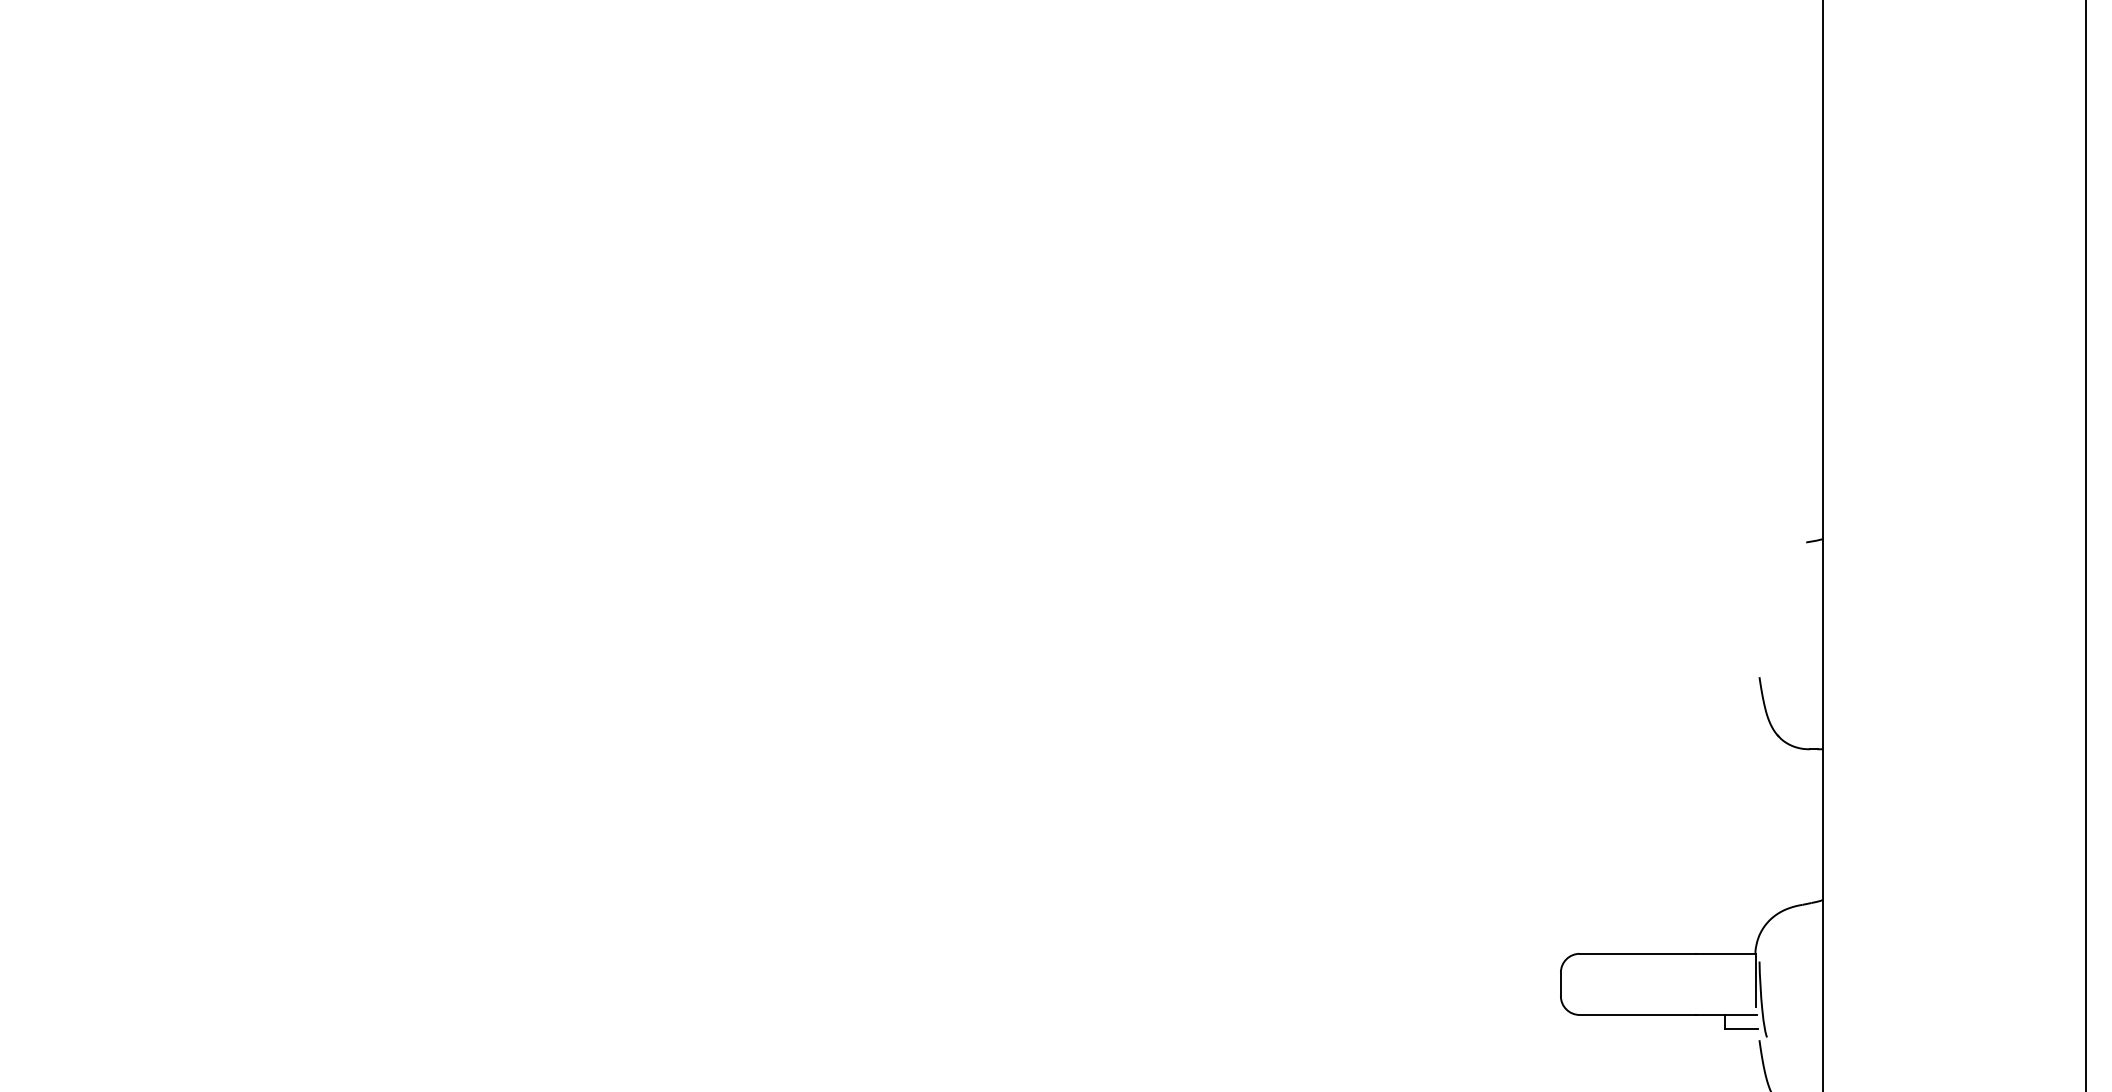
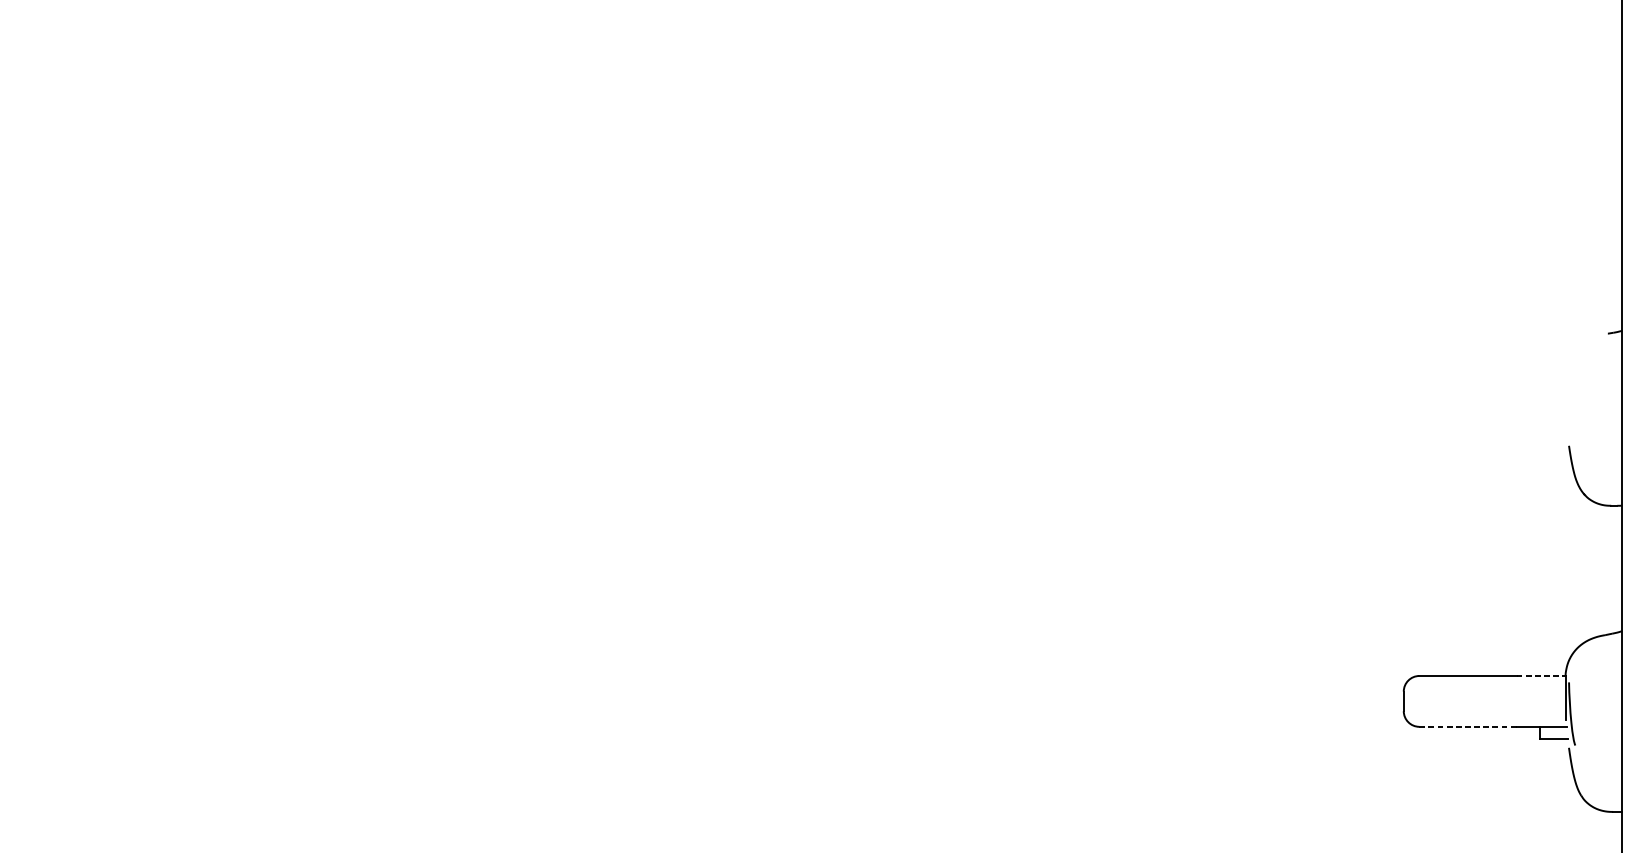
line: (1726, 953) -> (1541, 675), solid -> dashed
line: (1637, 1014) -> (1467, 726), solid -> dashed

